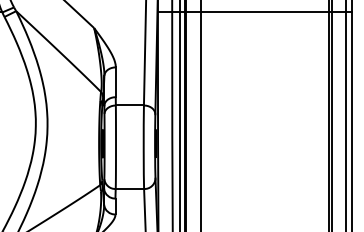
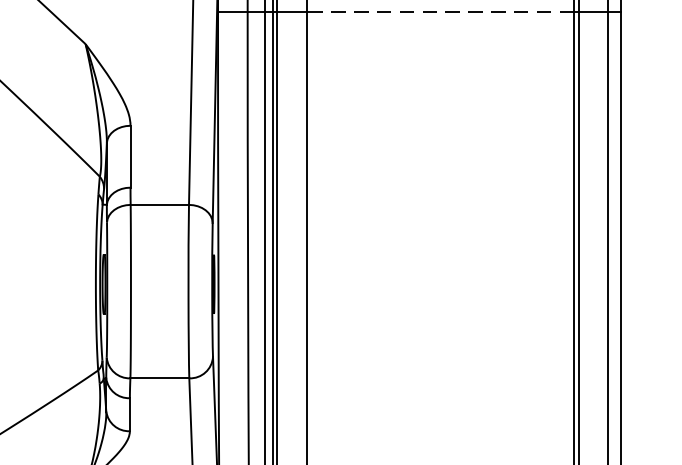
line: (264, 12) -> (439, 11), solid -> dashed

